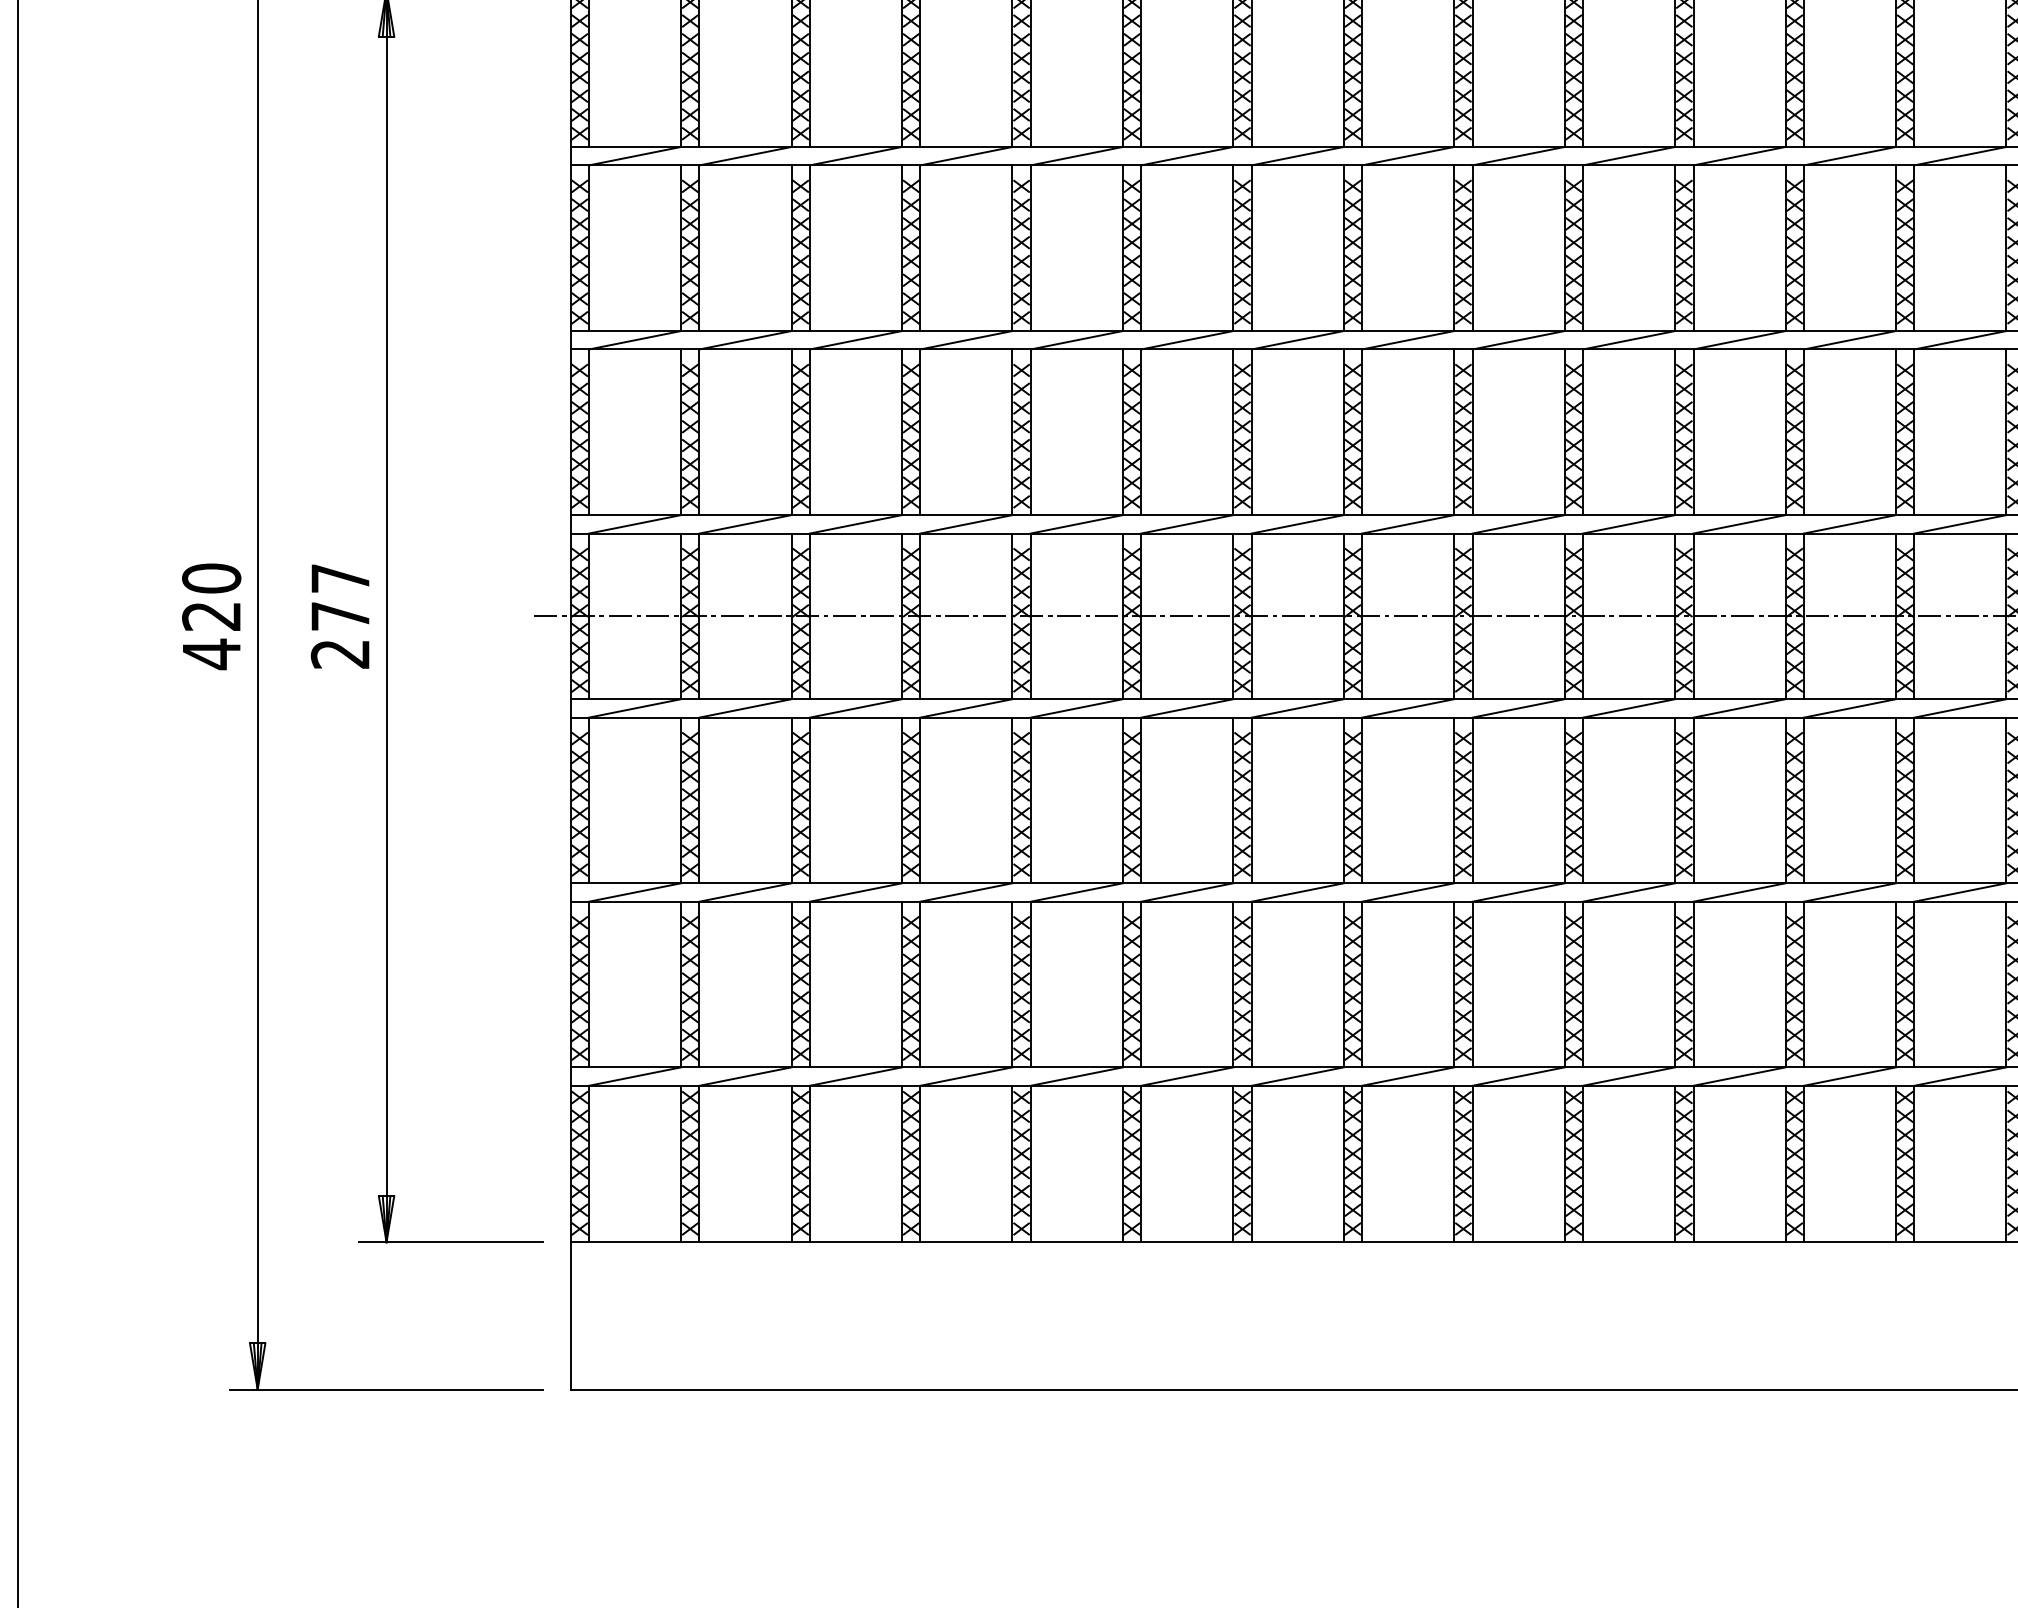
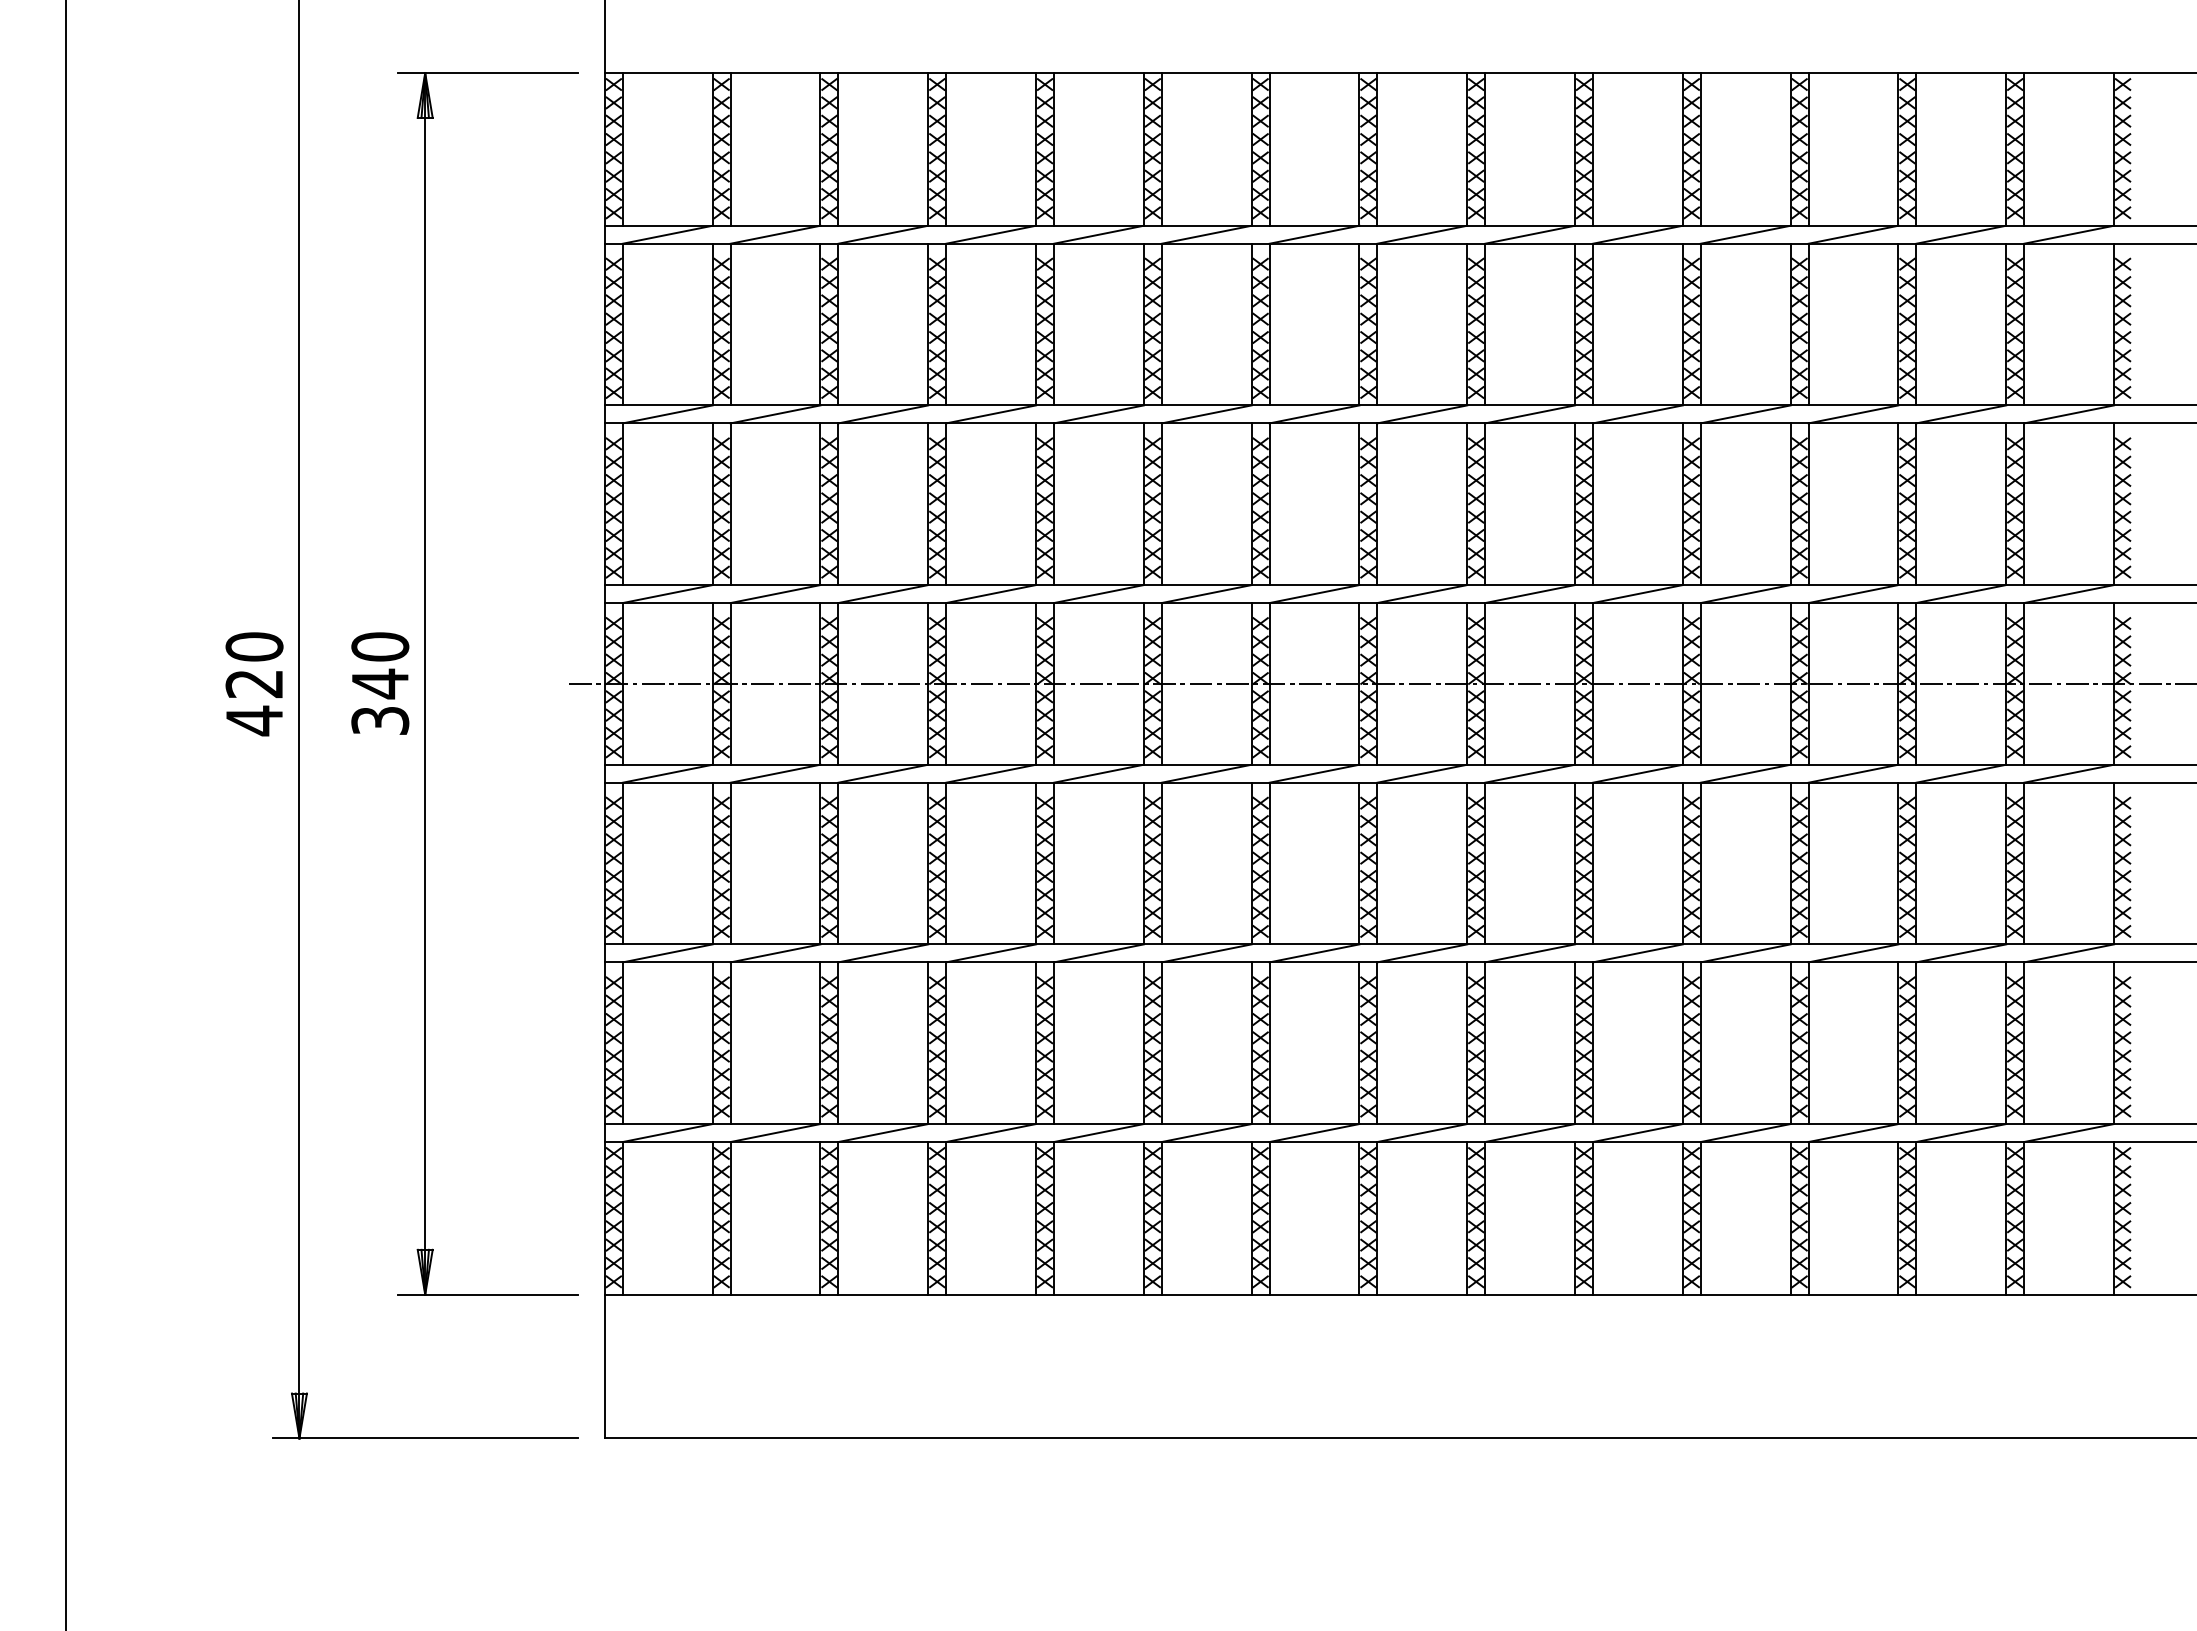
text: (340, 615) -> (380, 683), 277 -> 340

